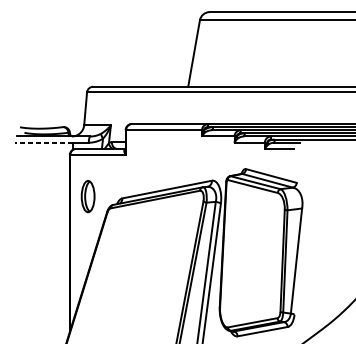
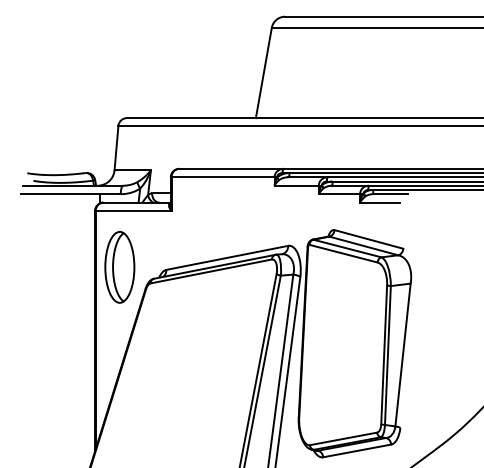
line: (43, 142) -> (59, 194), dashed -> solid
part: (87, 196) -> (119, 267), size x1.67

